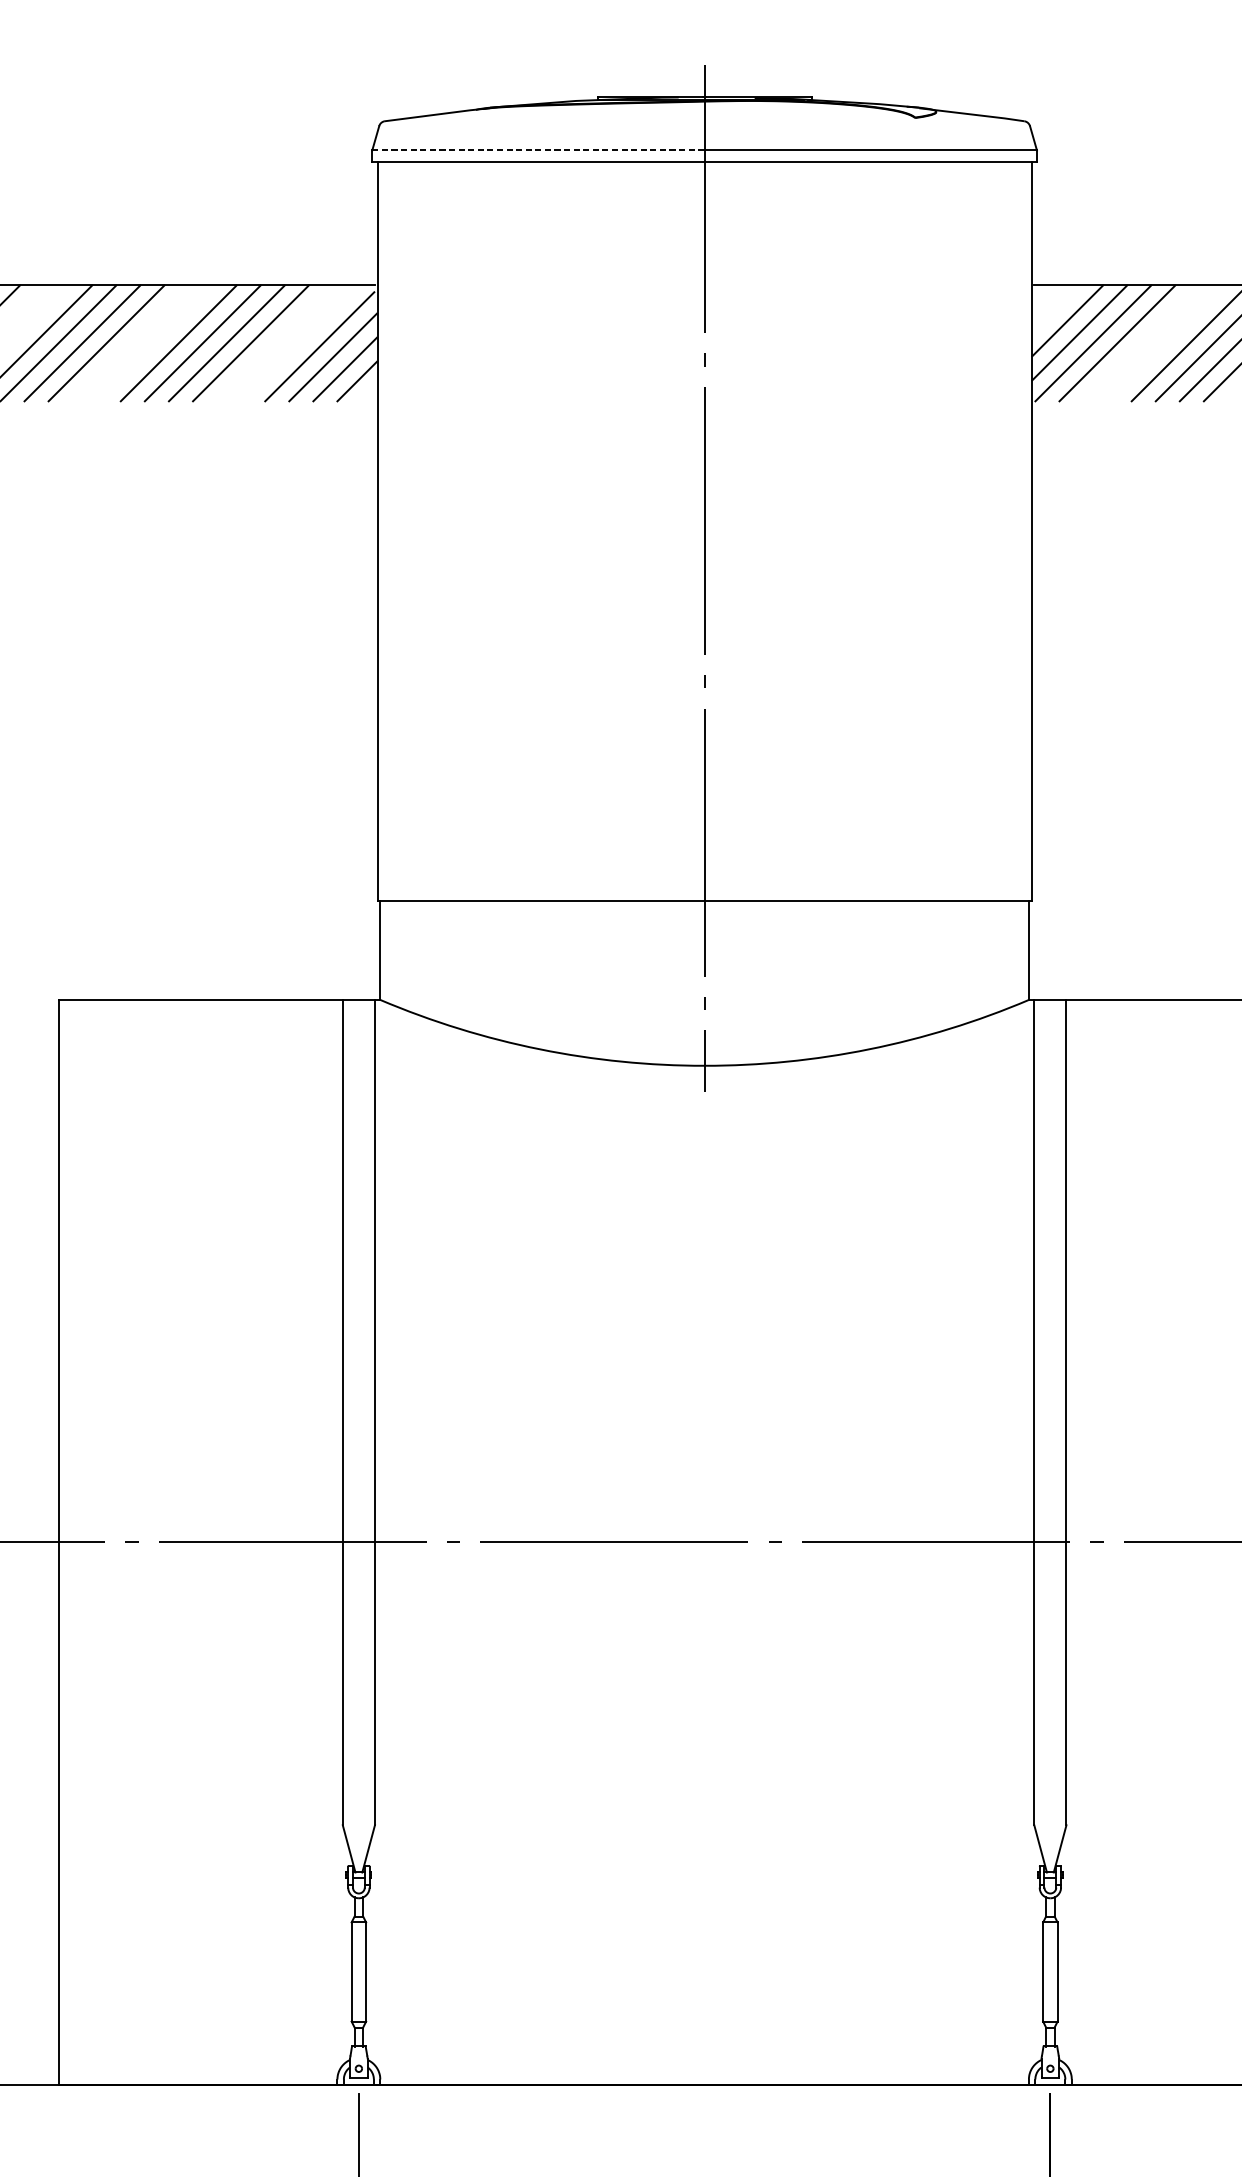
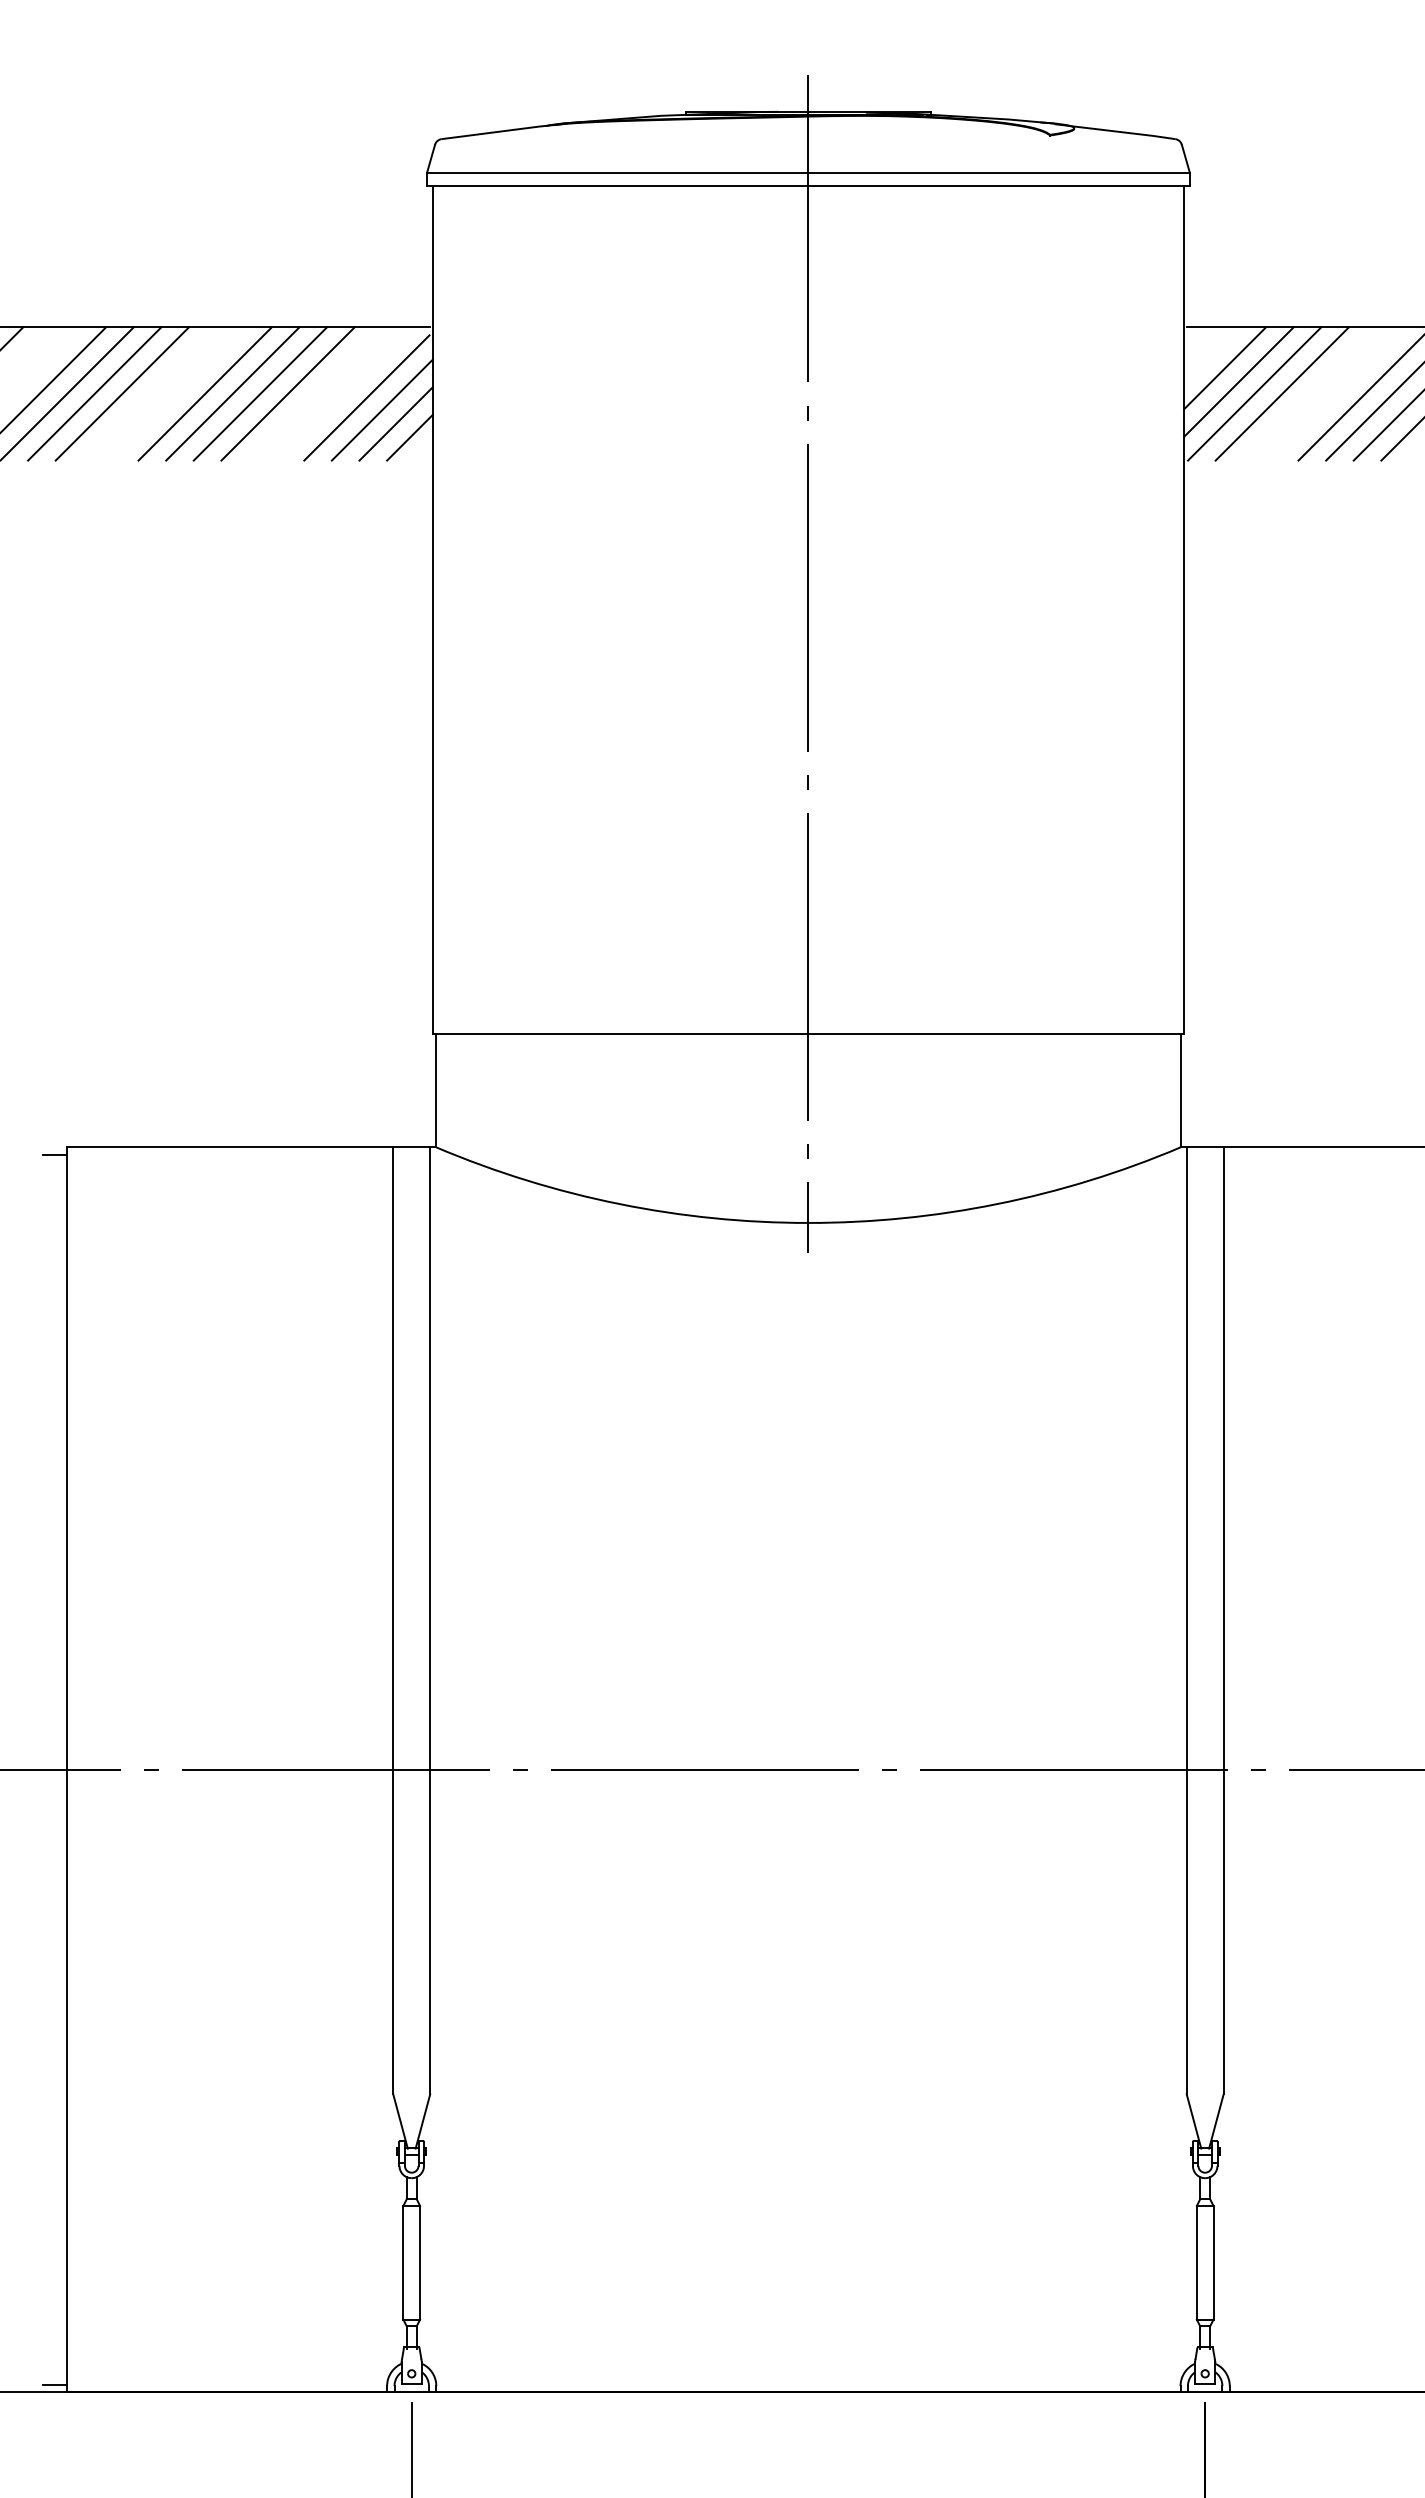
line: (538, 150) -> (617, 172), dashed -> solid
line: (47, 1006) -> (54, 1154), added
line: (47, 2078) -> (54, 2384), added

